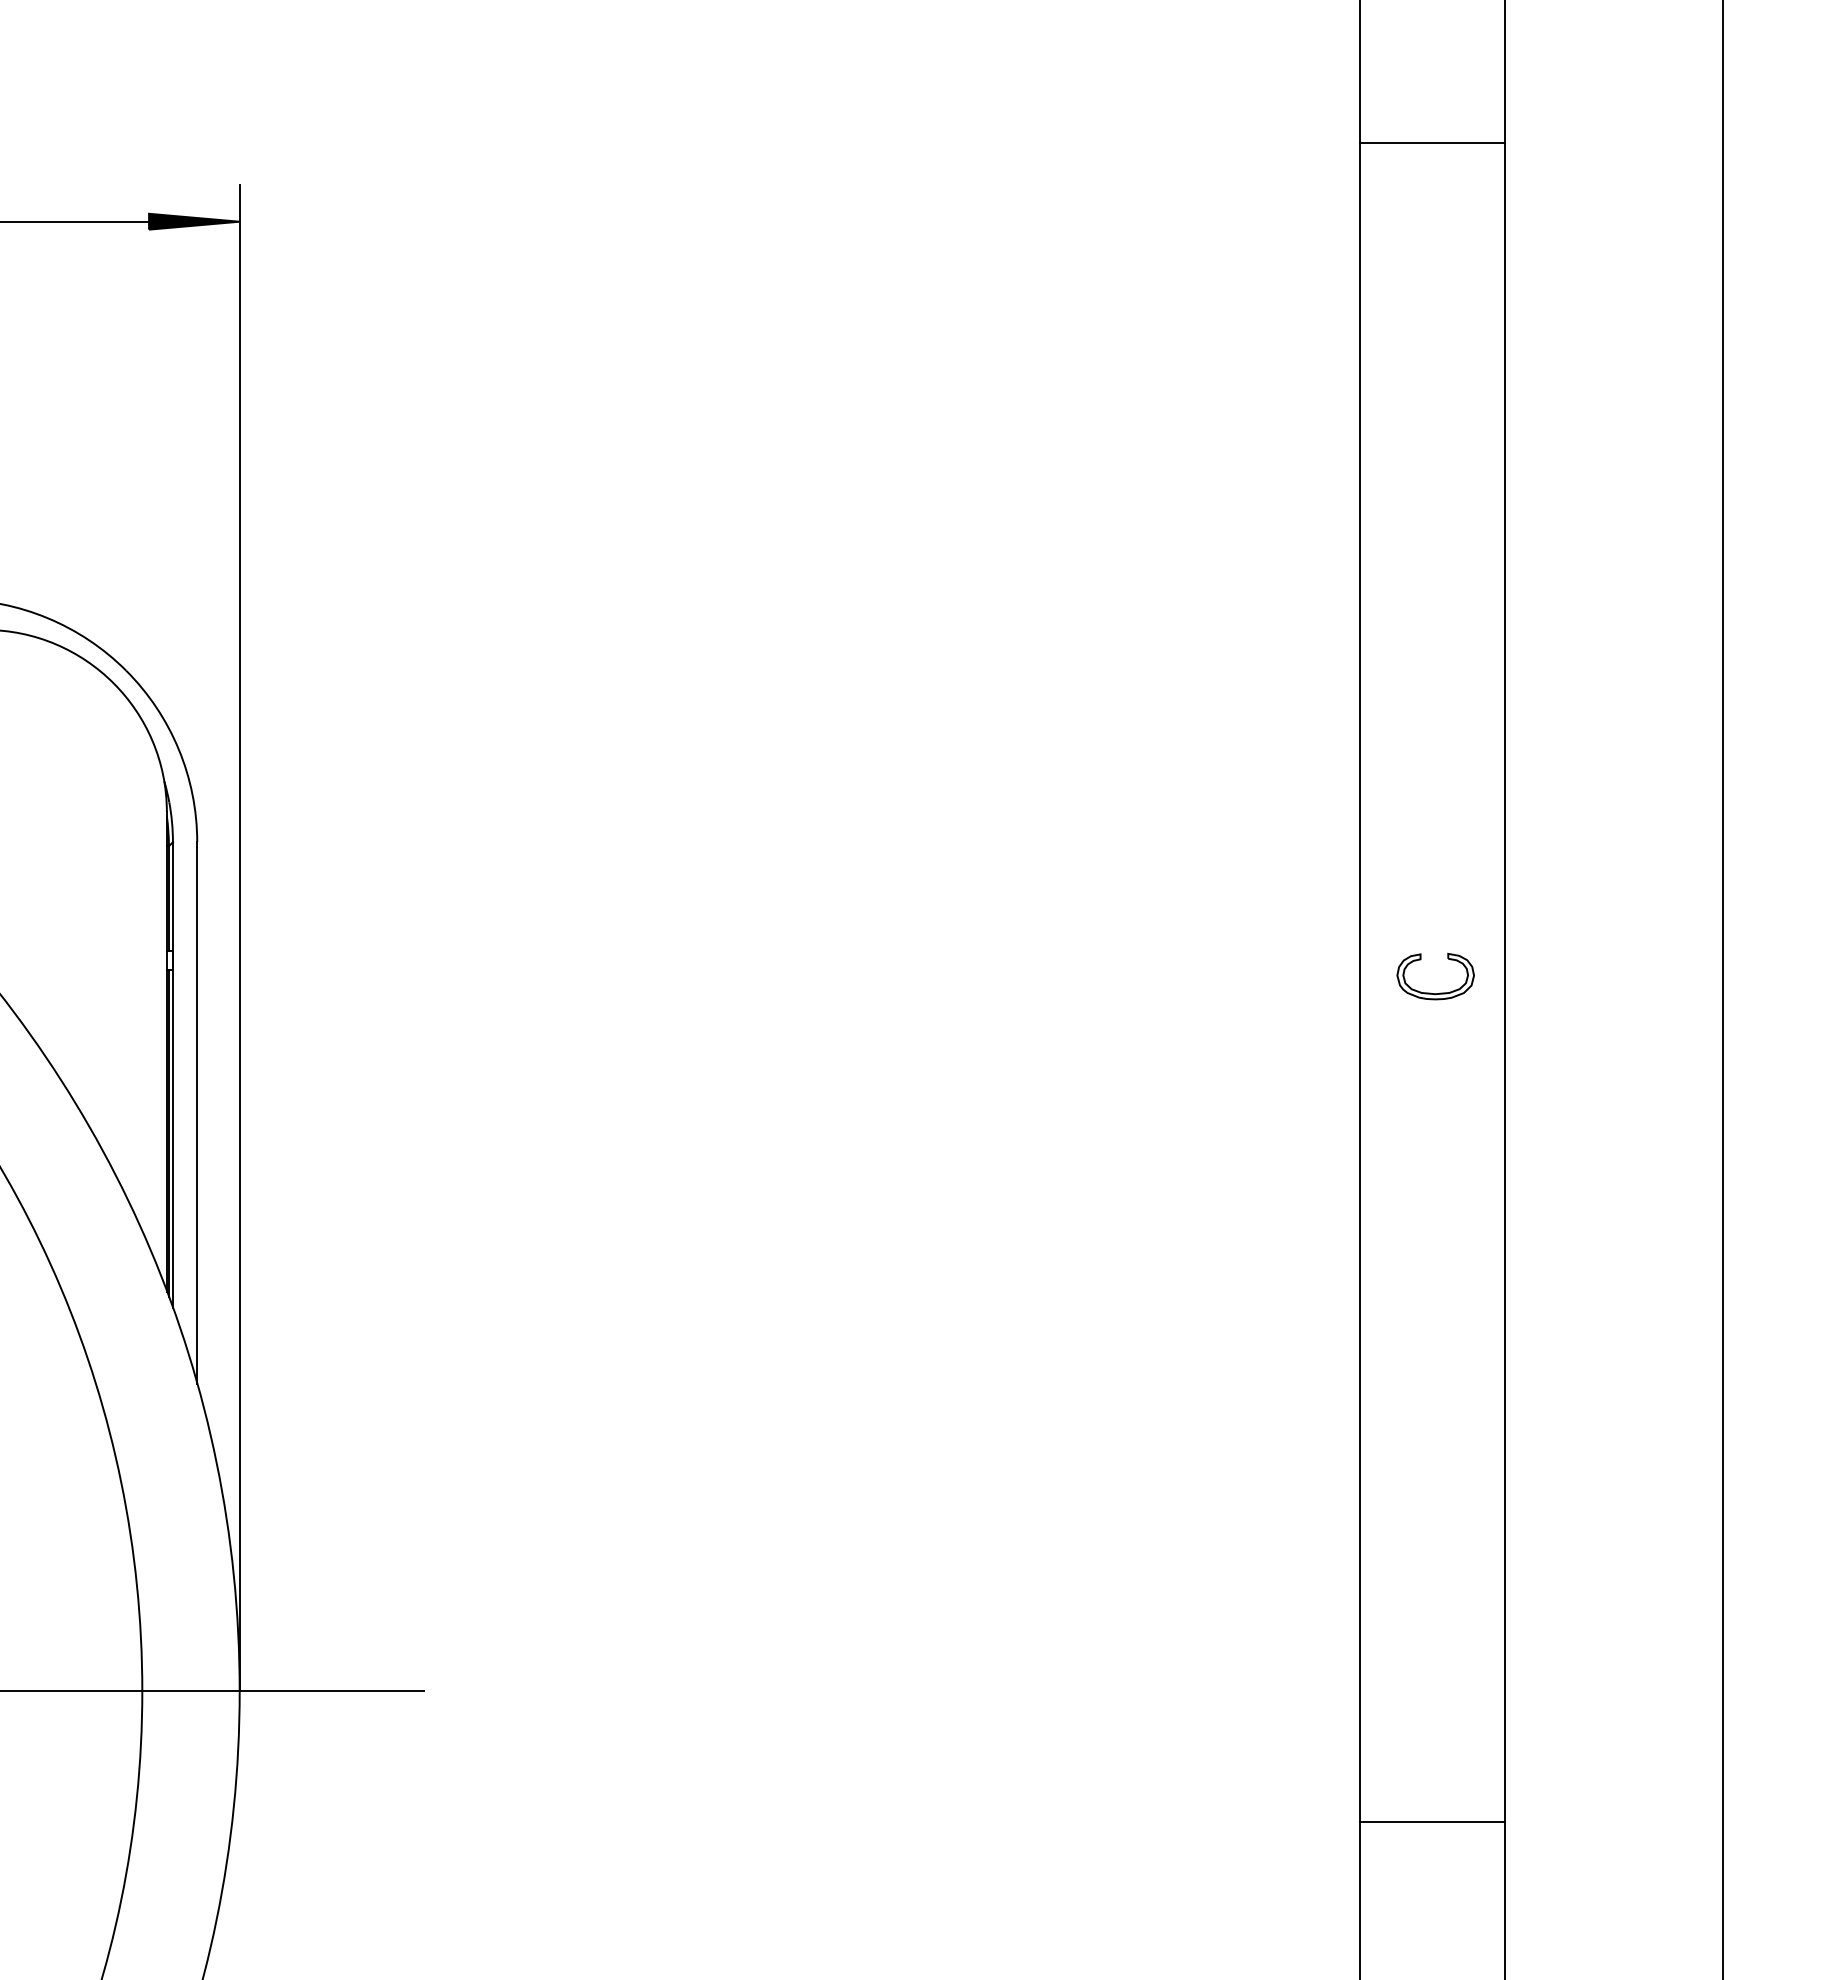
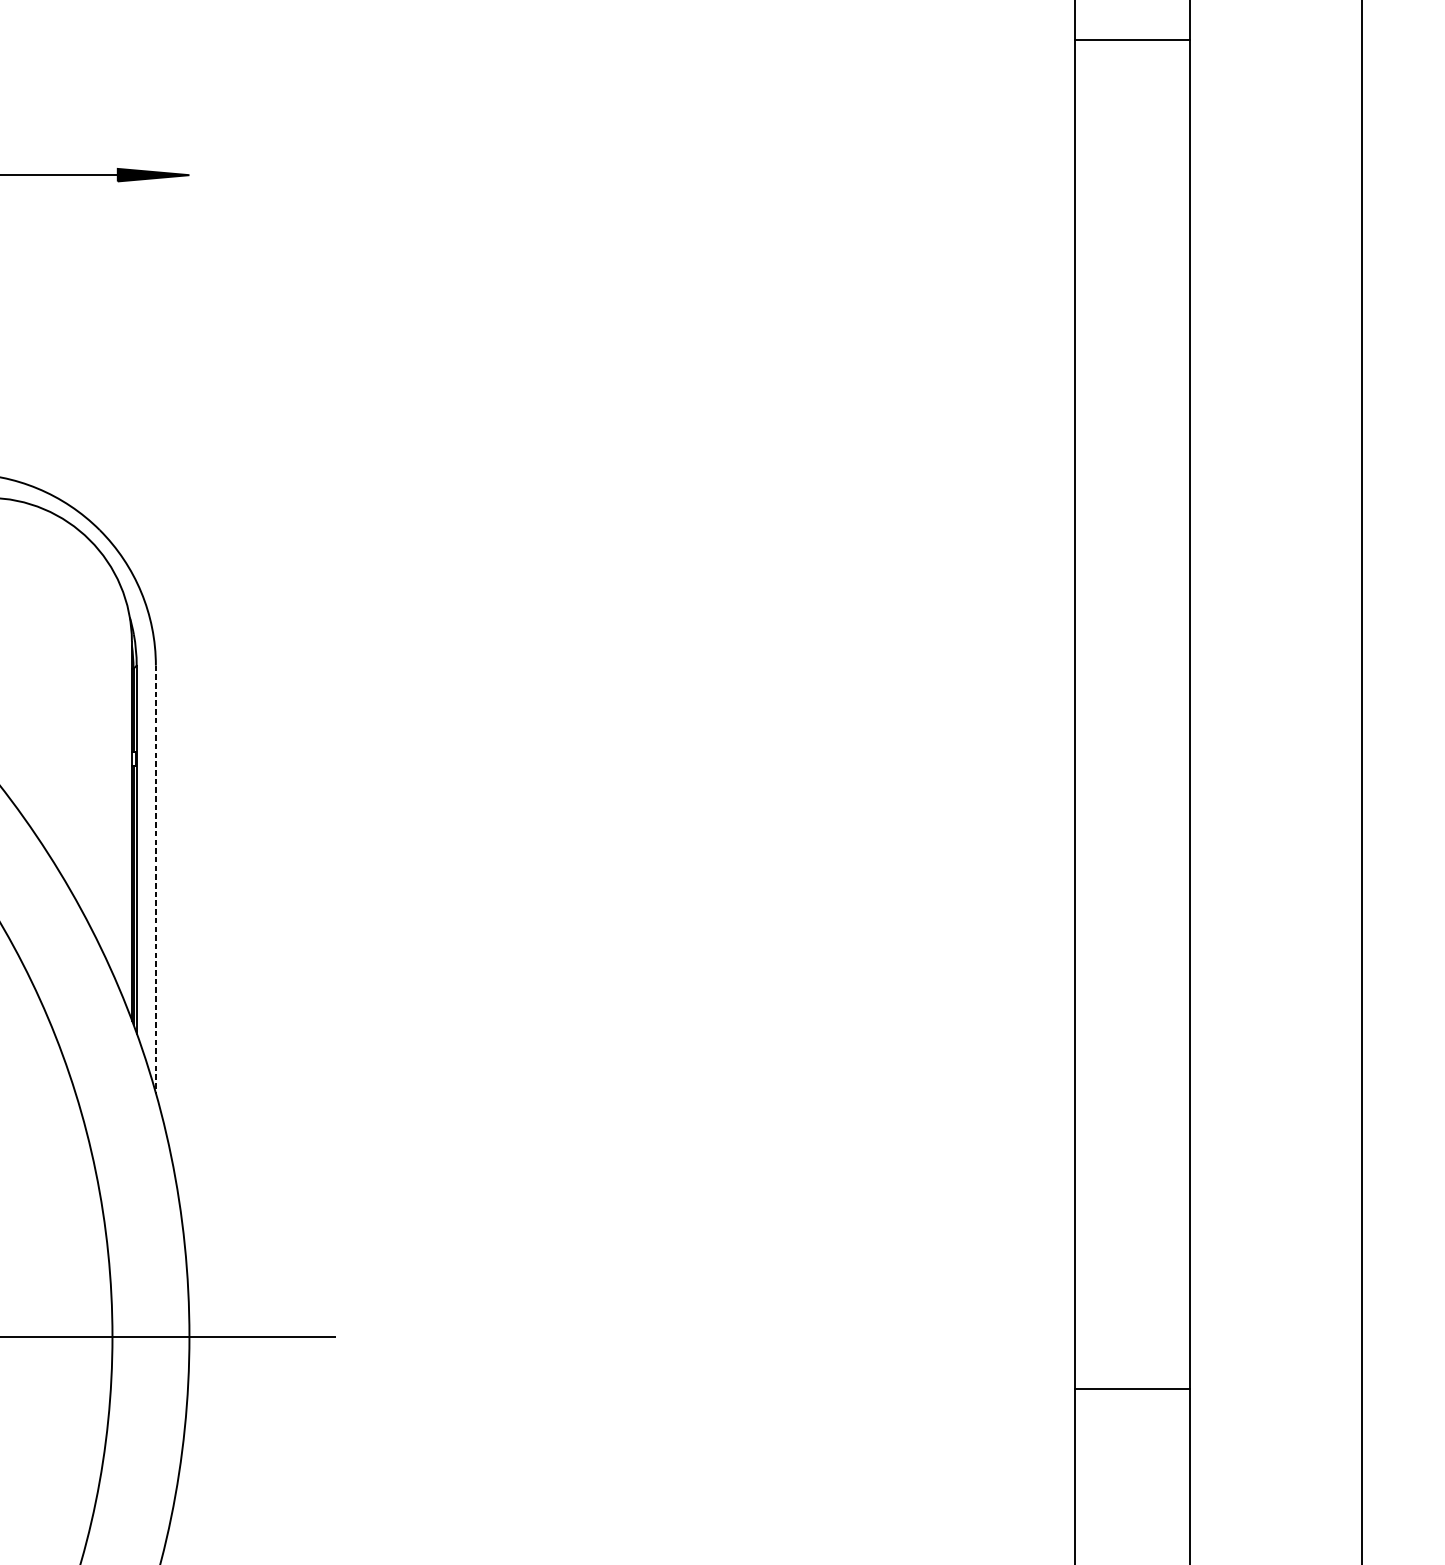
line: (1432, 142) -> (1132, 39), moved
line: (239, 938) -> (189, 741), removed
part: (1430, 992) -> (1130, 784), removed
line: (197, 1113) -> (156, 880), solid -> dashed
line: (1432, 1822) -> (1132, 1389), moved

